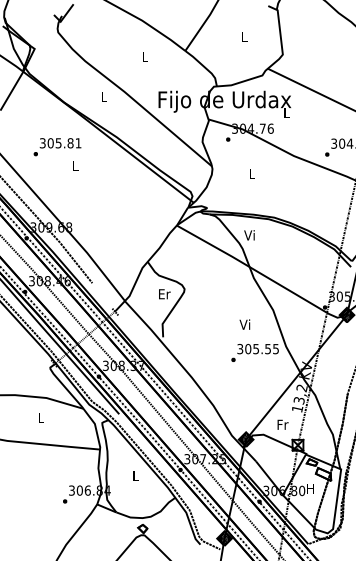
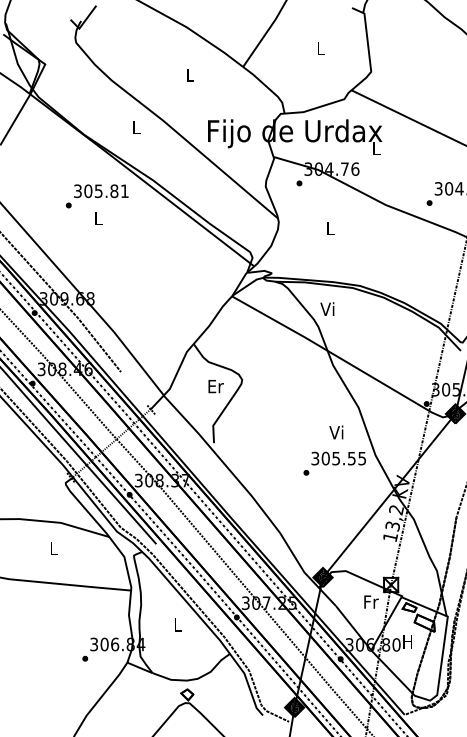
text: (56, 147) -> (96, 196), moved
text: (244, 324) -> (336, 432), moved
text: (283, 424) -> (371, 601), moved

